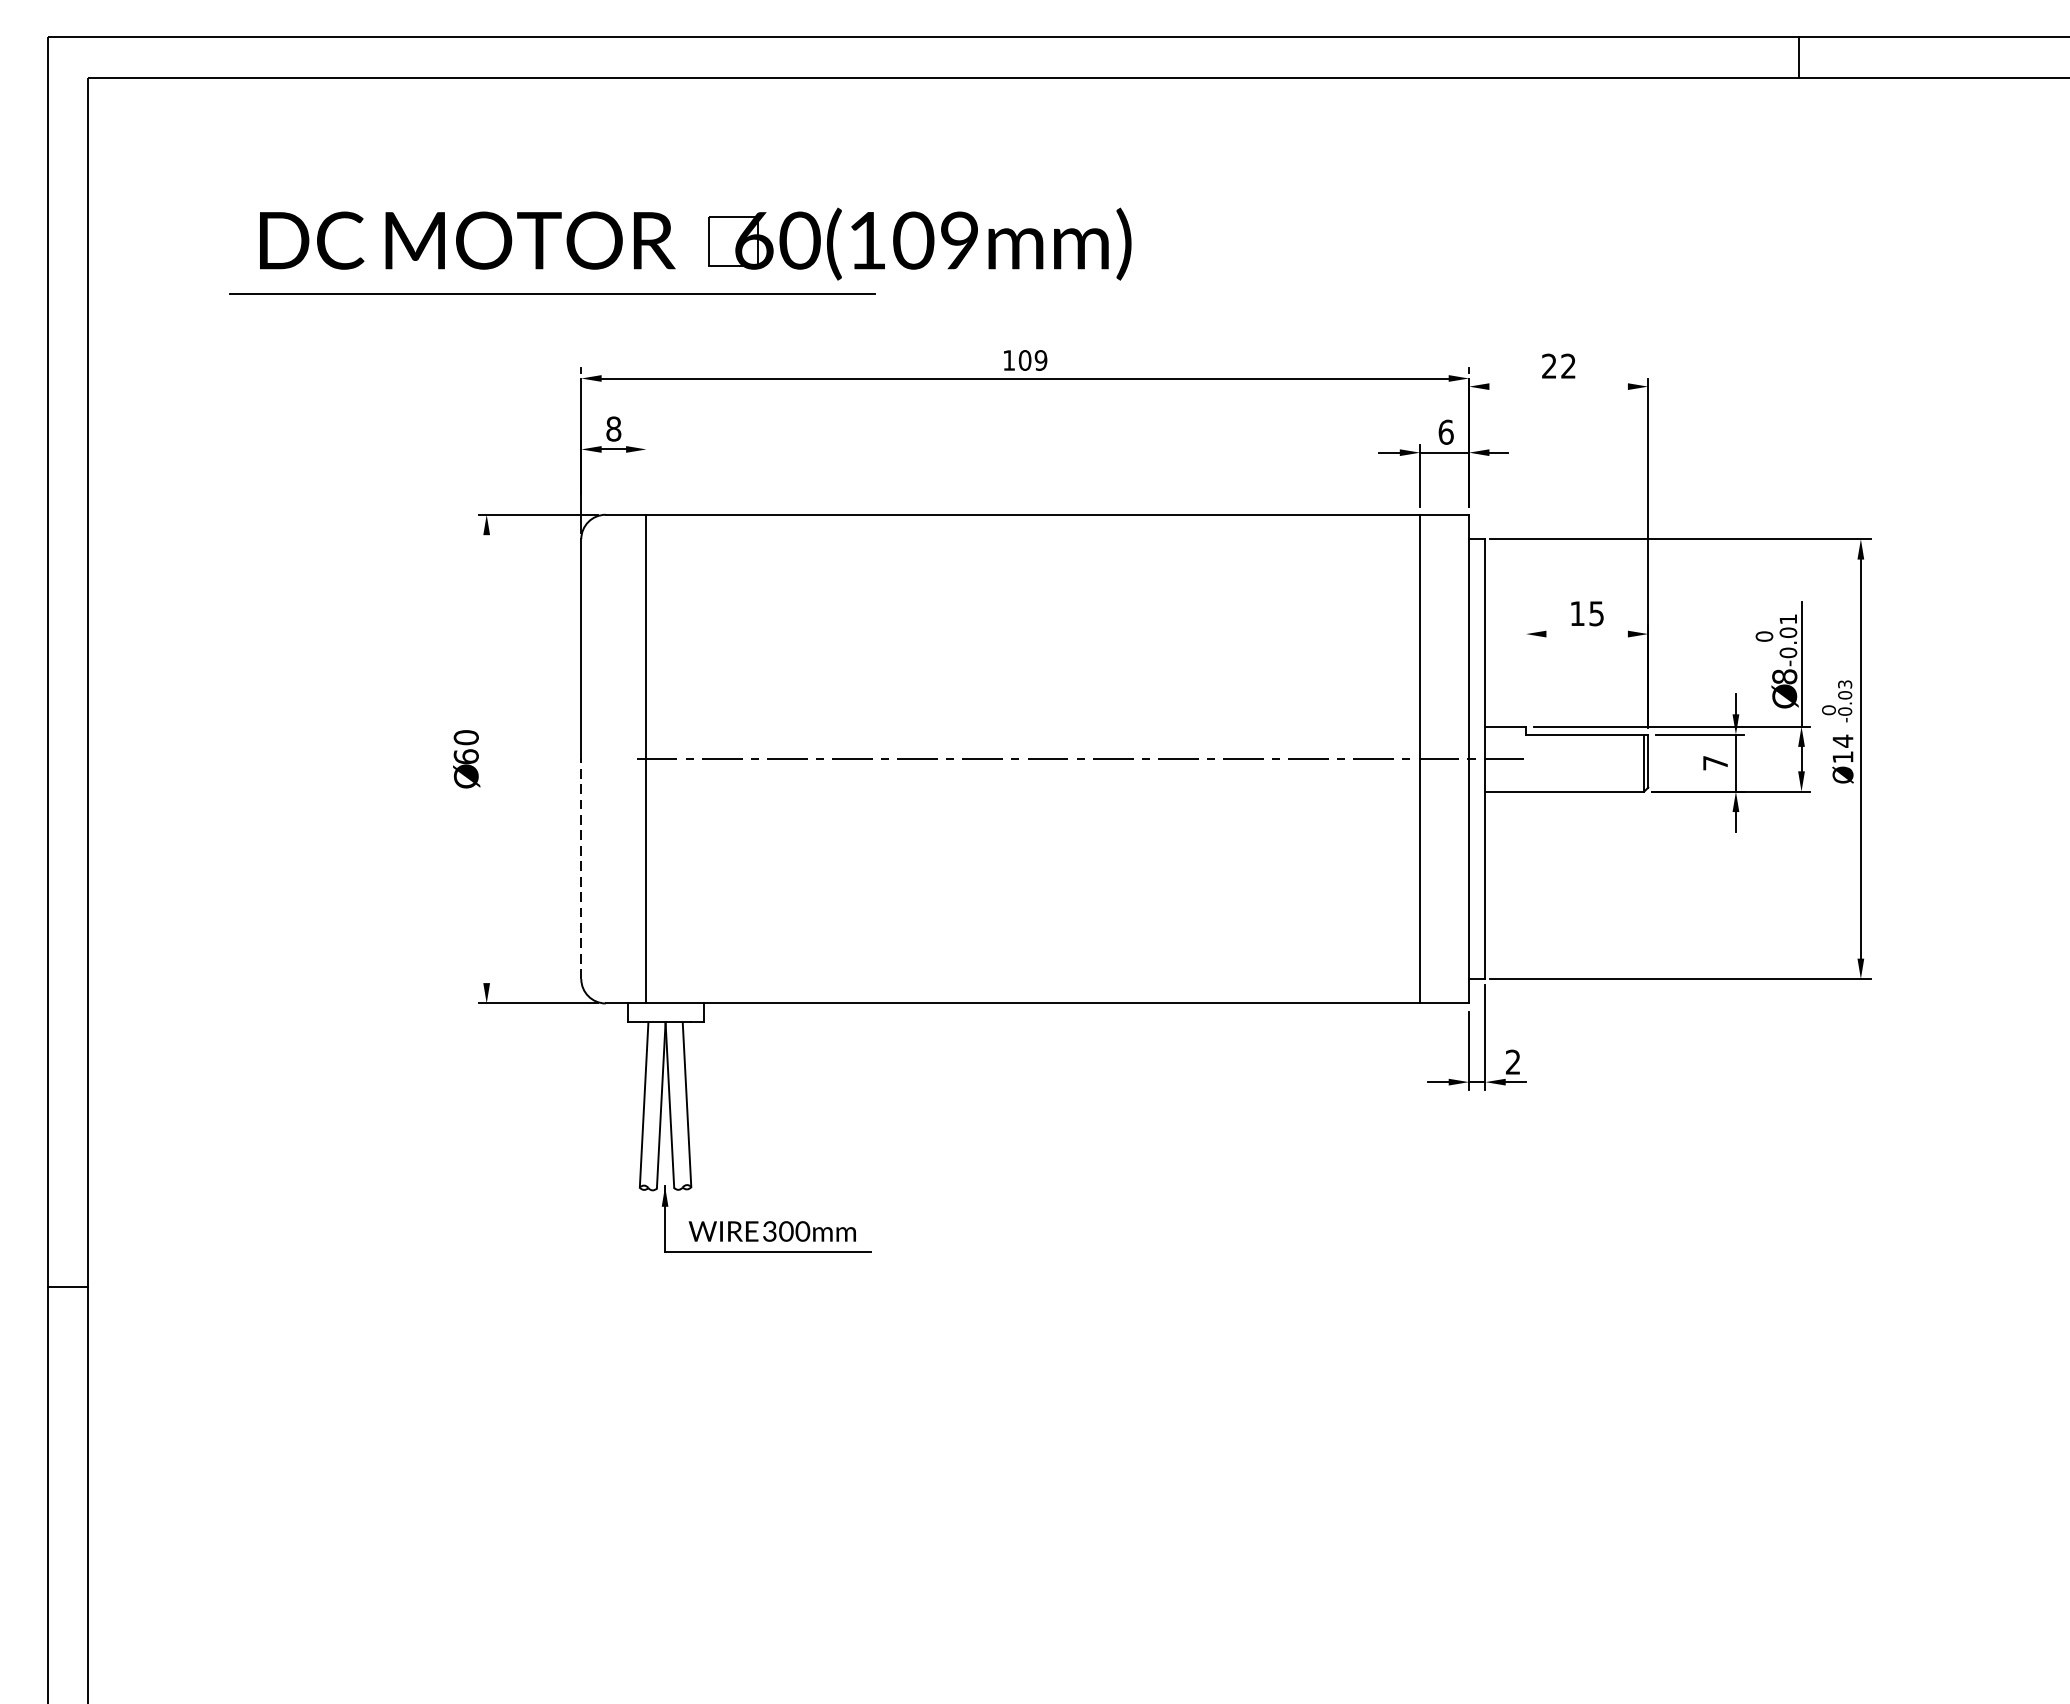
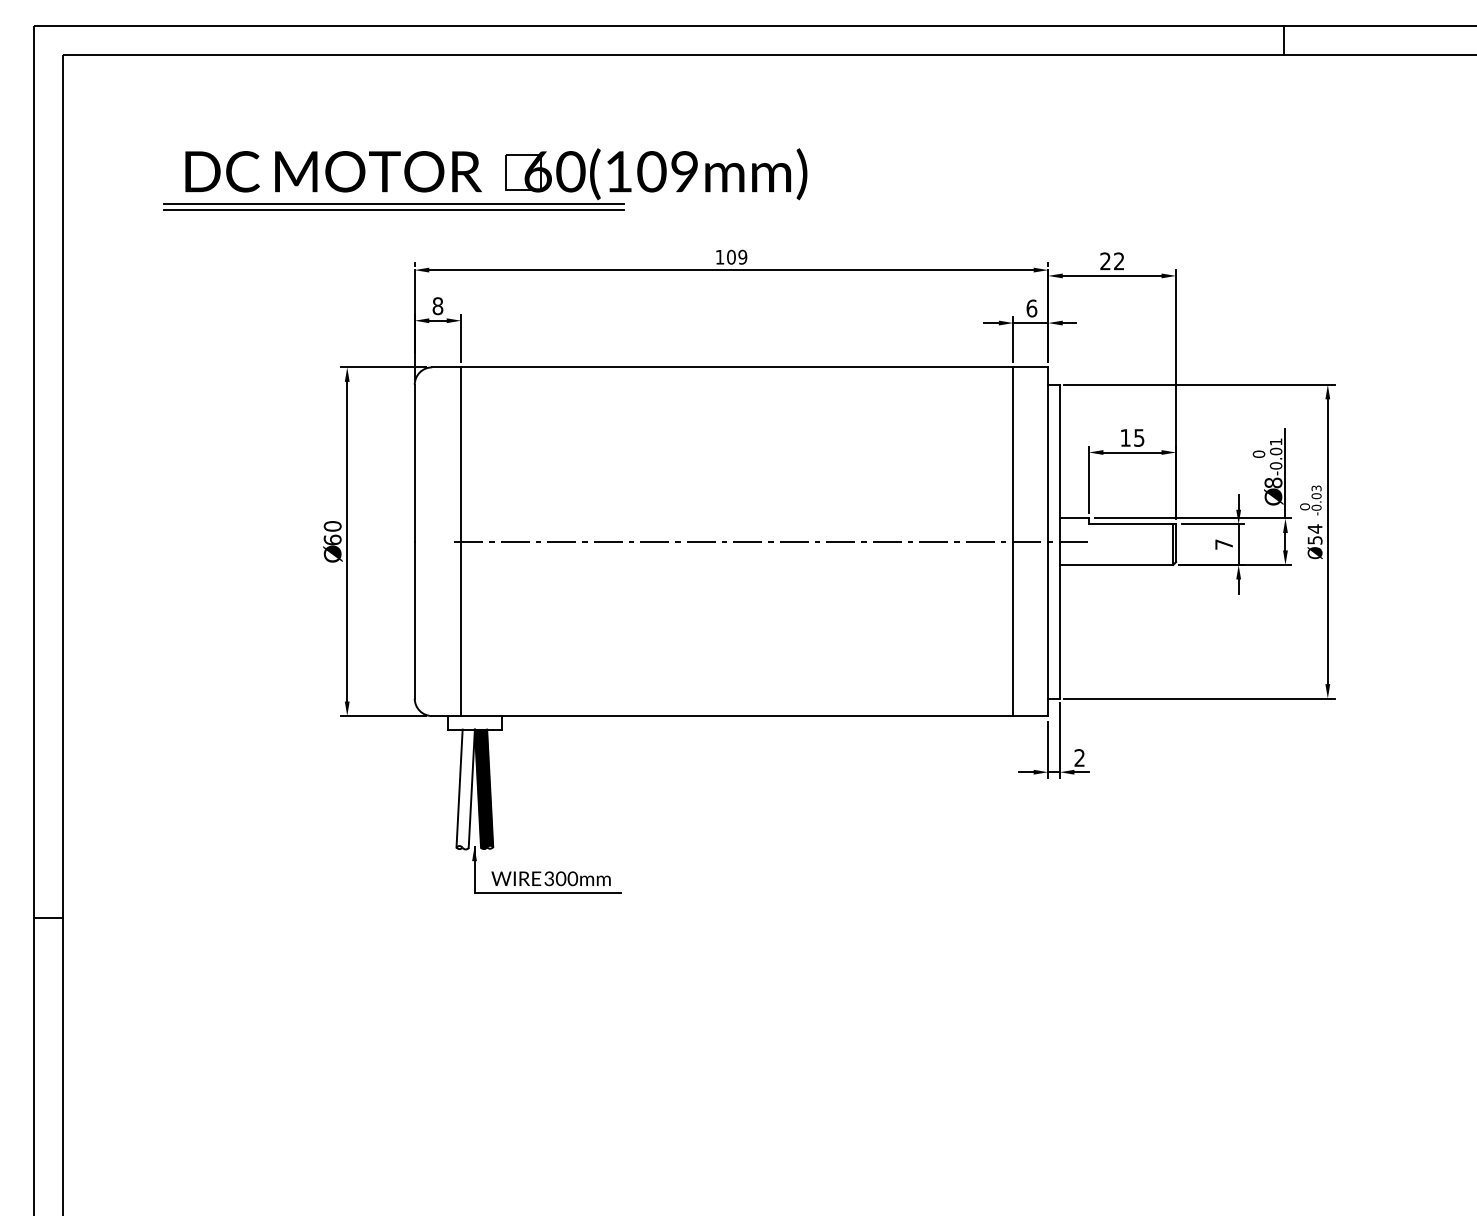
line: (551, 285) -> (393, 203), added
line: (1557, 386) -> (1111, 275), added
line: (646, 472) -> (461, 337), added
line: (1587, 634) -> (1132, 452), added
line: (1525, 671) -> (1088, 479), added
text: (1842, 757) -> (1314, 540), Ø14 -> Ø54
line: (487, 758) -> (347, 541), added
line: (580, 868) -> (414, 619), dashed -> solid
hatch: (677, 1106) -> (483, 789), added

